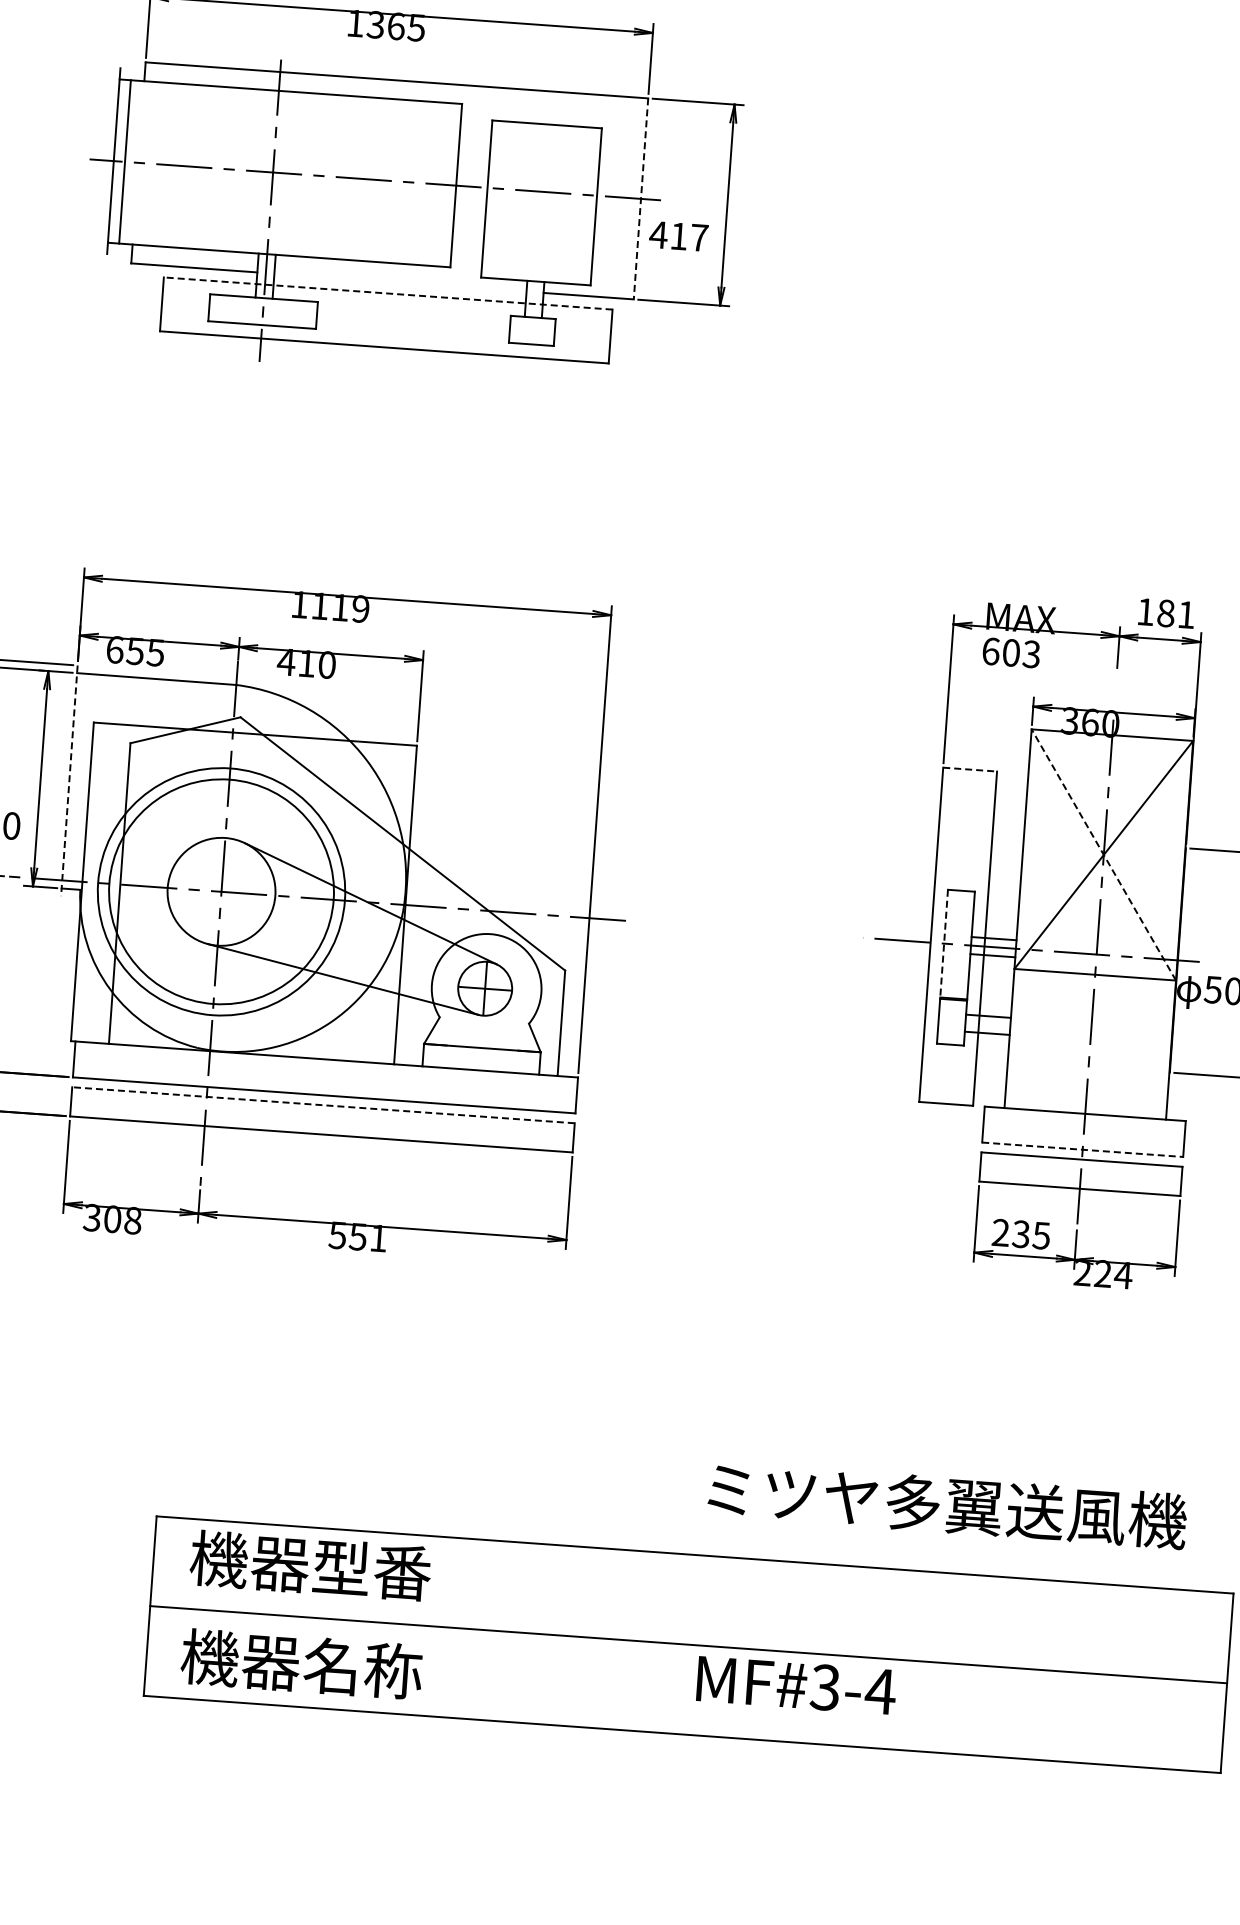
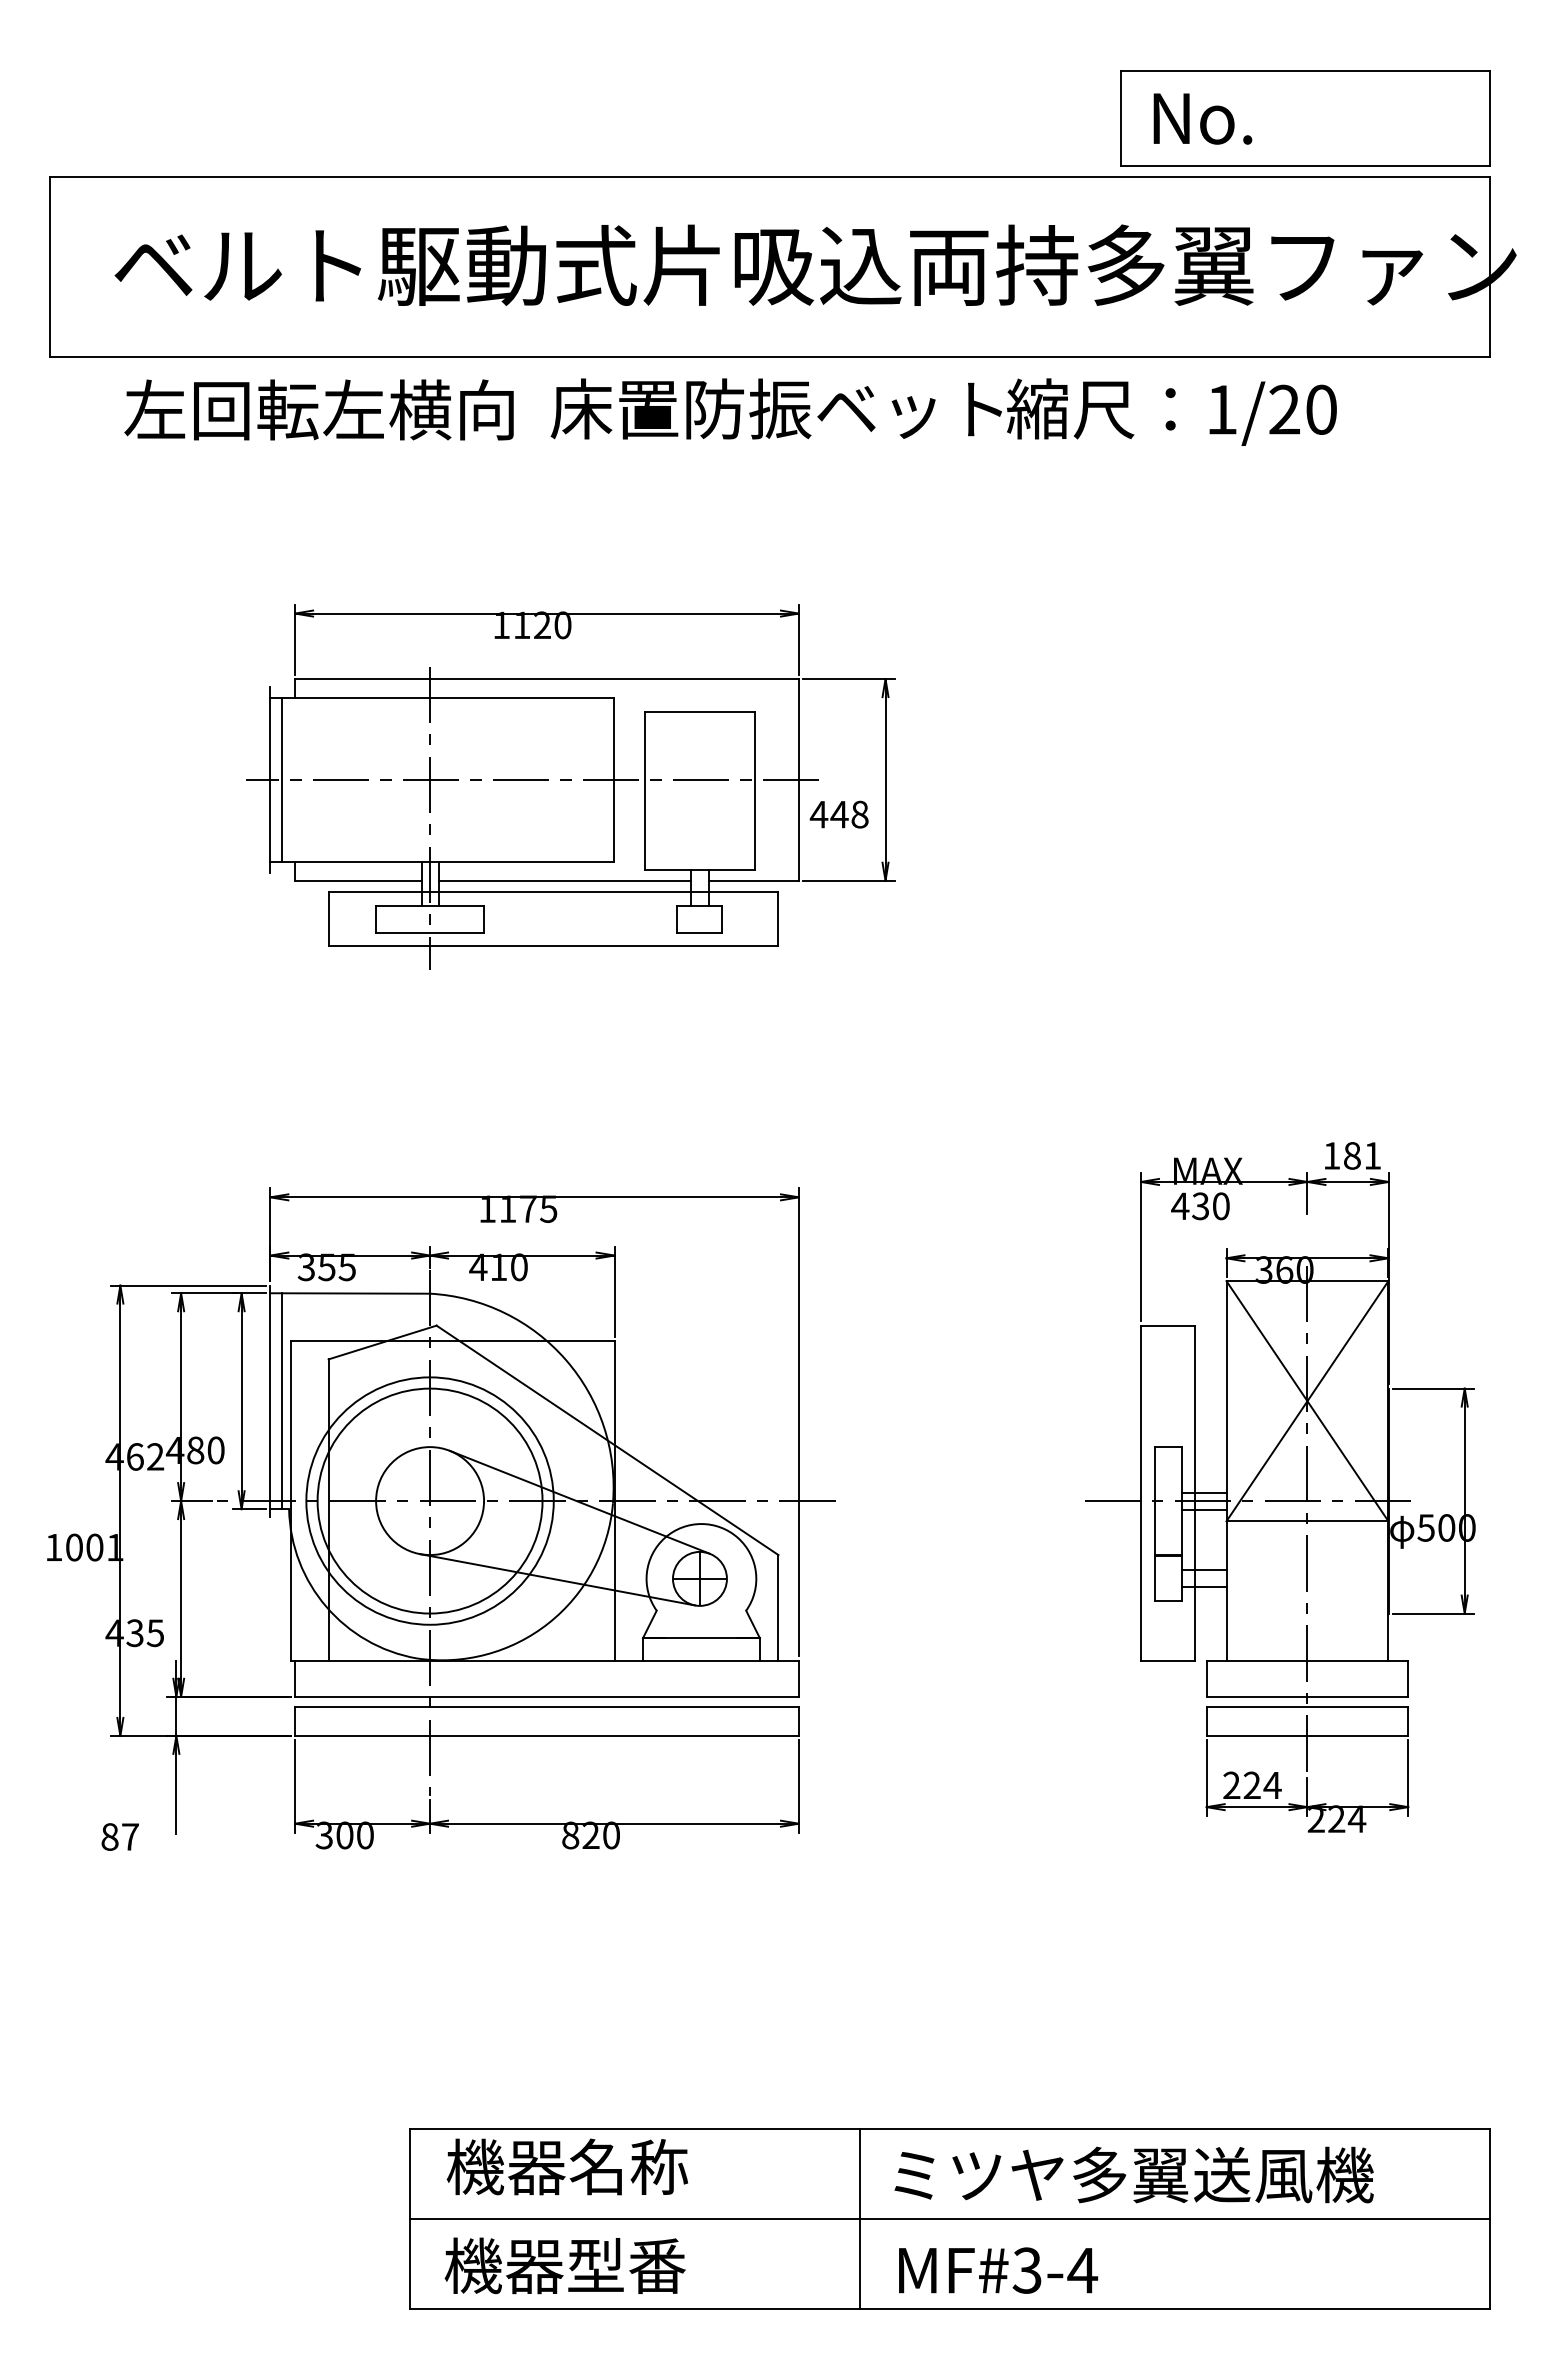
text: (396, 26) -> (542, 625), 1365 -> 1120
line: (640, 198) -> (798, 779), dashed -> solid
text: (688, 237) -> (849, 814), 417 -> 448
line: (399, 282) -> (564, 880), added
line: (388, 293) -> (553, 892), dashed -> solid
text: (350, 607) -> (538, 1208), 1119 -> 1175
text: (114, 650) -> (306, 1267), 655 -> 355
text: (1011, 653) -> (1200, 1206), 603 -> 430
line: (970, 769) -> (1168, 1325), dashed -> solid
line: (69, 781) -> (270, 1401), dashed -> solid
line: (80, 781) -> (281, 1401), added
line: (1103, 855) -> (1307, 1401), dashed -> solid
line: (944, 944) -> (1154, 1501), dashed -> solid
line: (323, 1105) -> (547, 1706), dashed -> solid
line: (1082, 1149) -> (1307, 1696), dashed -> solid
text: (133, 1220) -> (365, 1835), 308 -> 300
text: (1031, 1235) -> (1262, 1785), 235 -> 224
text: (357, 1236) -> (590, 1835), 551 -> 820
text: (947, 1504) -> (1133, 2174), moved
text: (371, 1569) -> (628, 2166), 機器型番 -> 機器名称
line: (598, 1638) -> (859, 2218), added
text: (362, 1668) -> (626, 2265), 機器名称 -> 機器型番
text: (796, 1685) -> (998, 2270), moved

